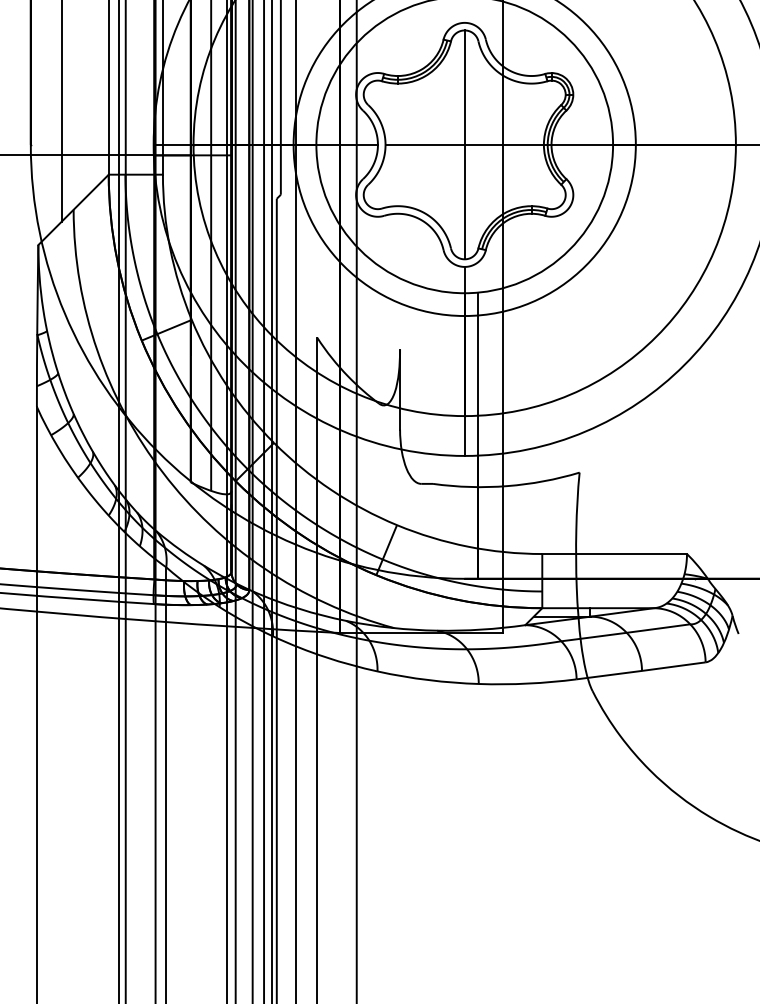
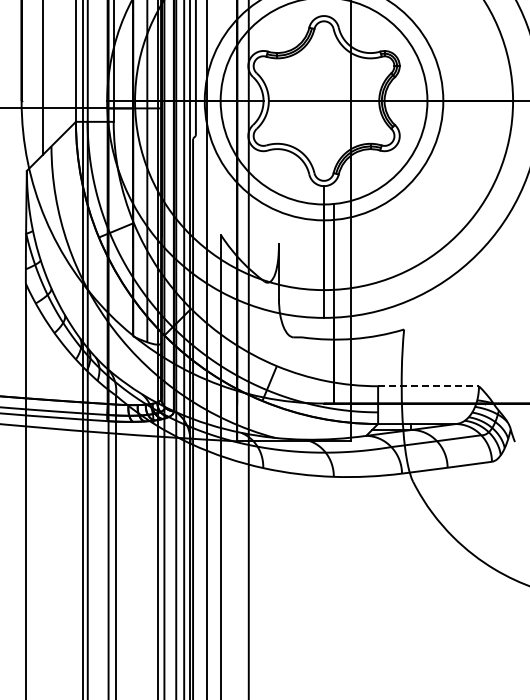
line: (465, 144) -> (324, 100), removed
line: (616, 554) -> (429, 386), solid -> dashed

